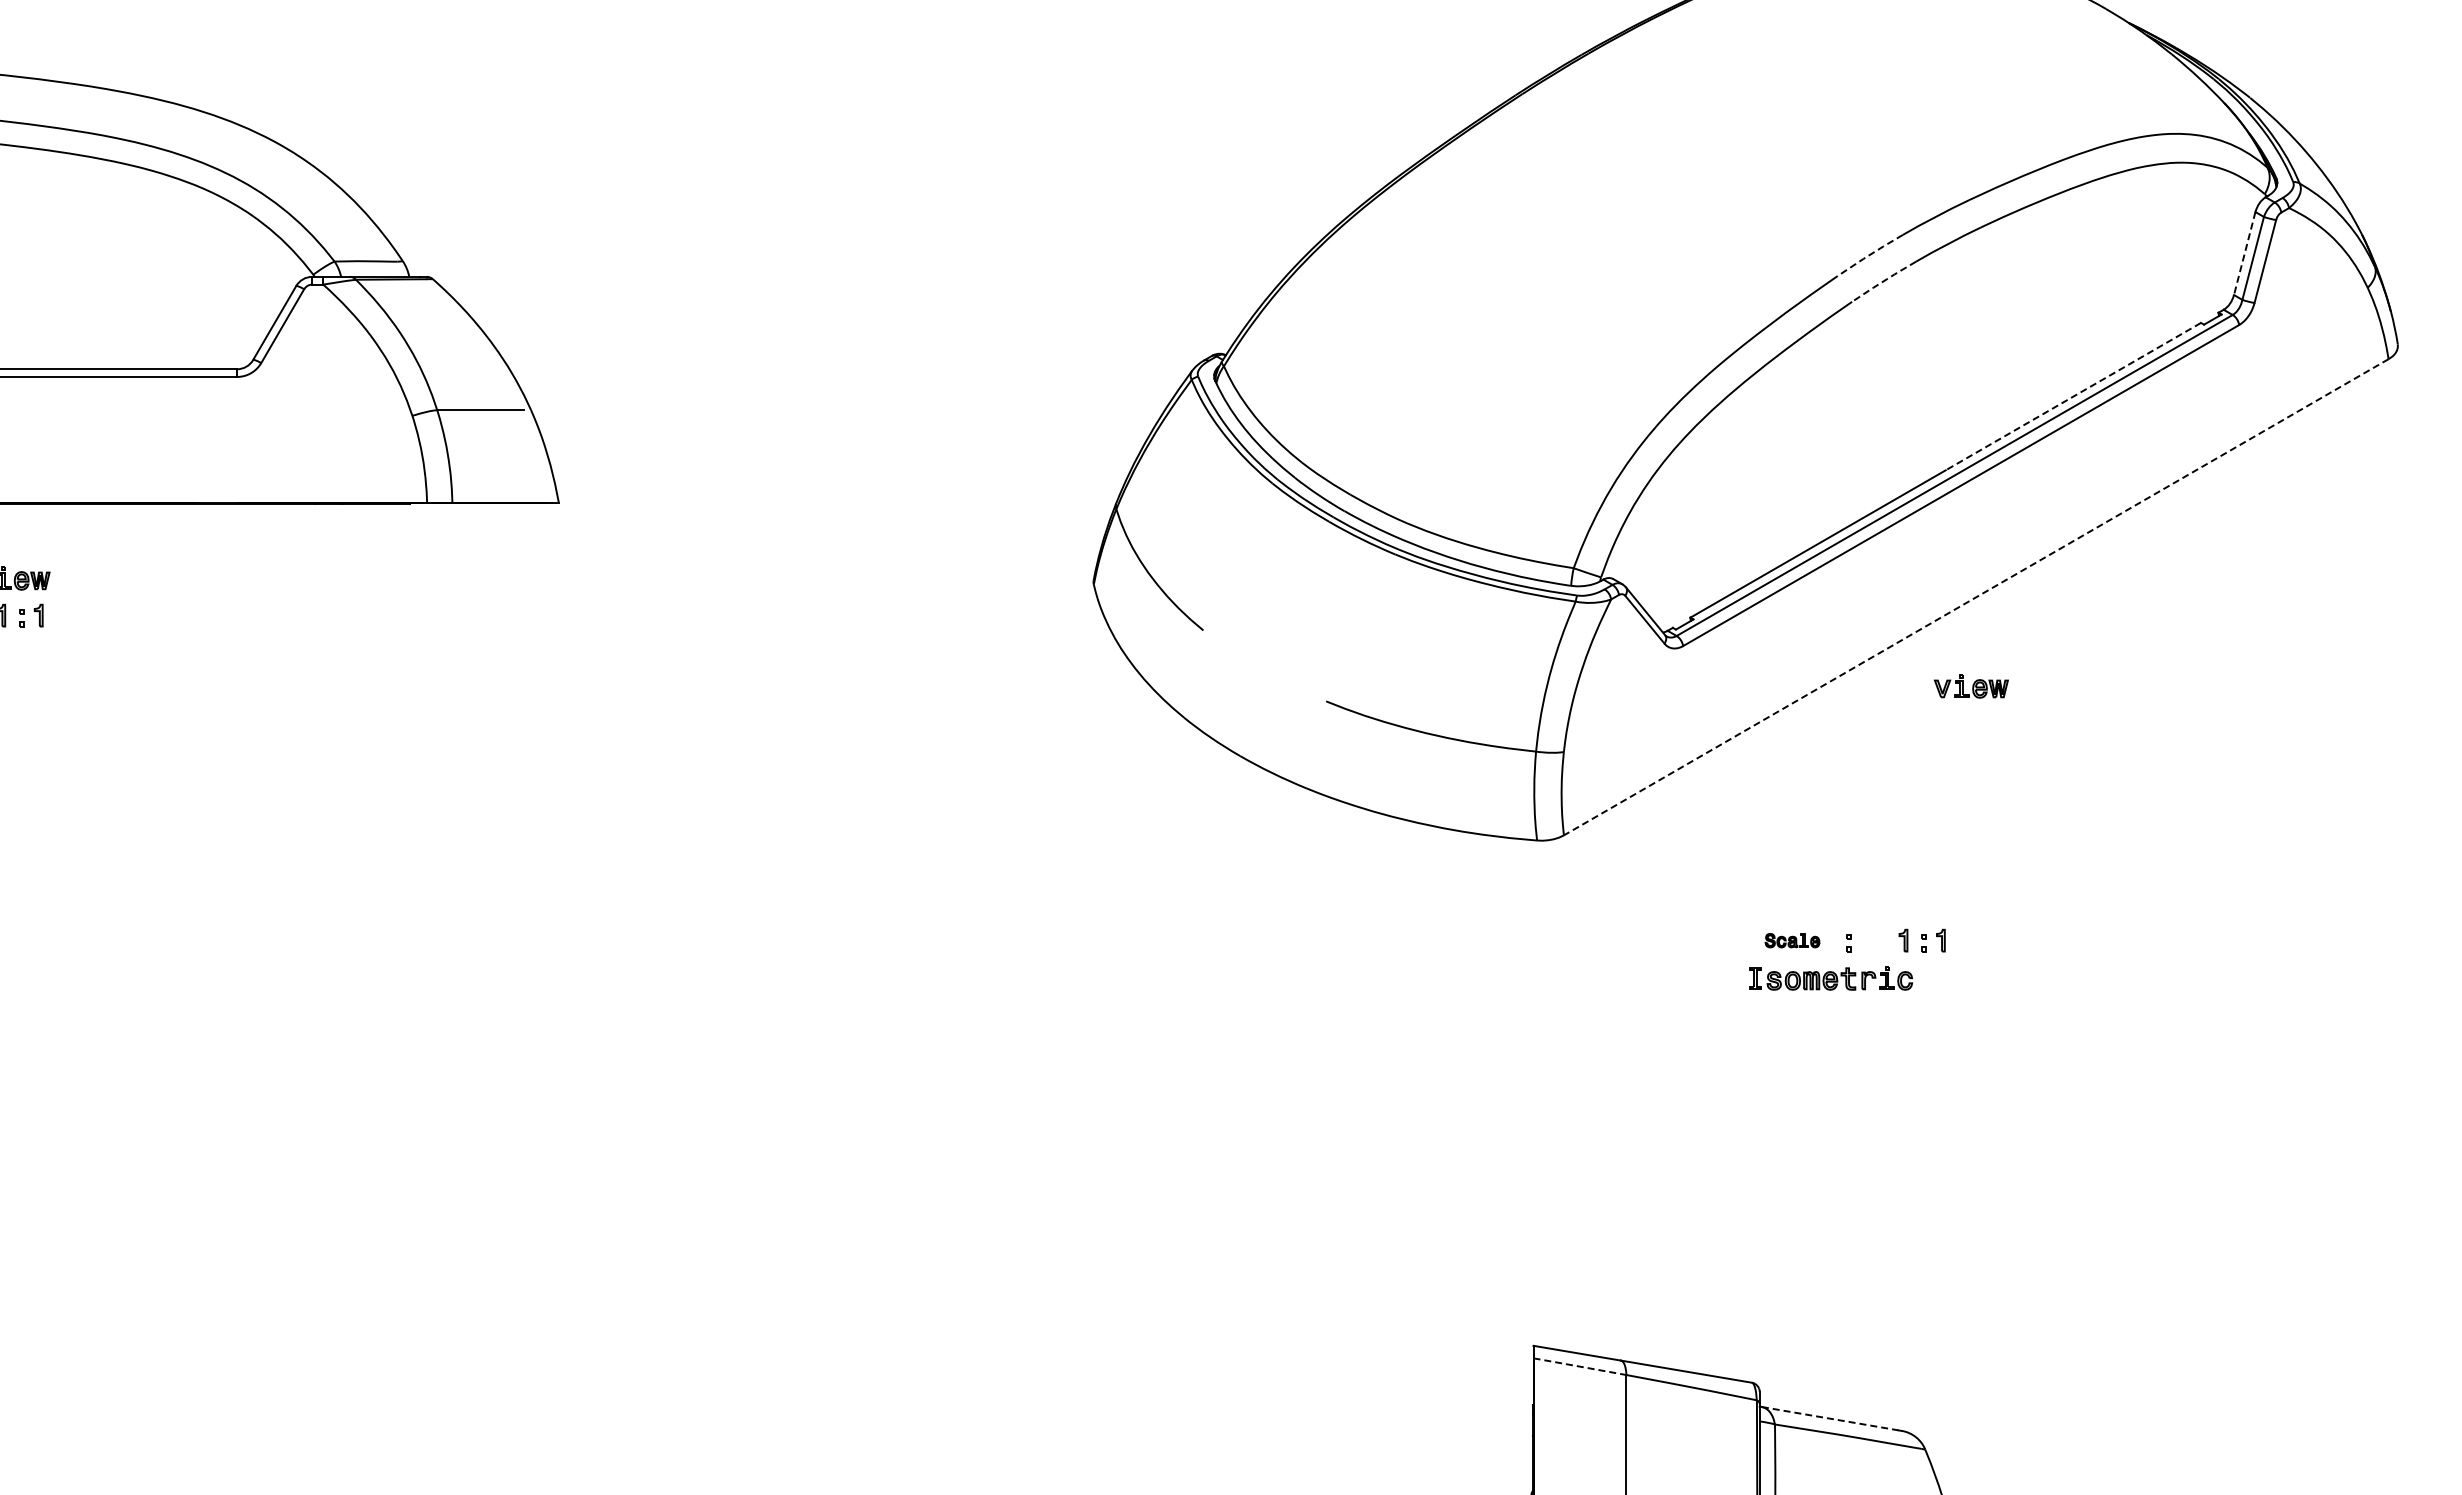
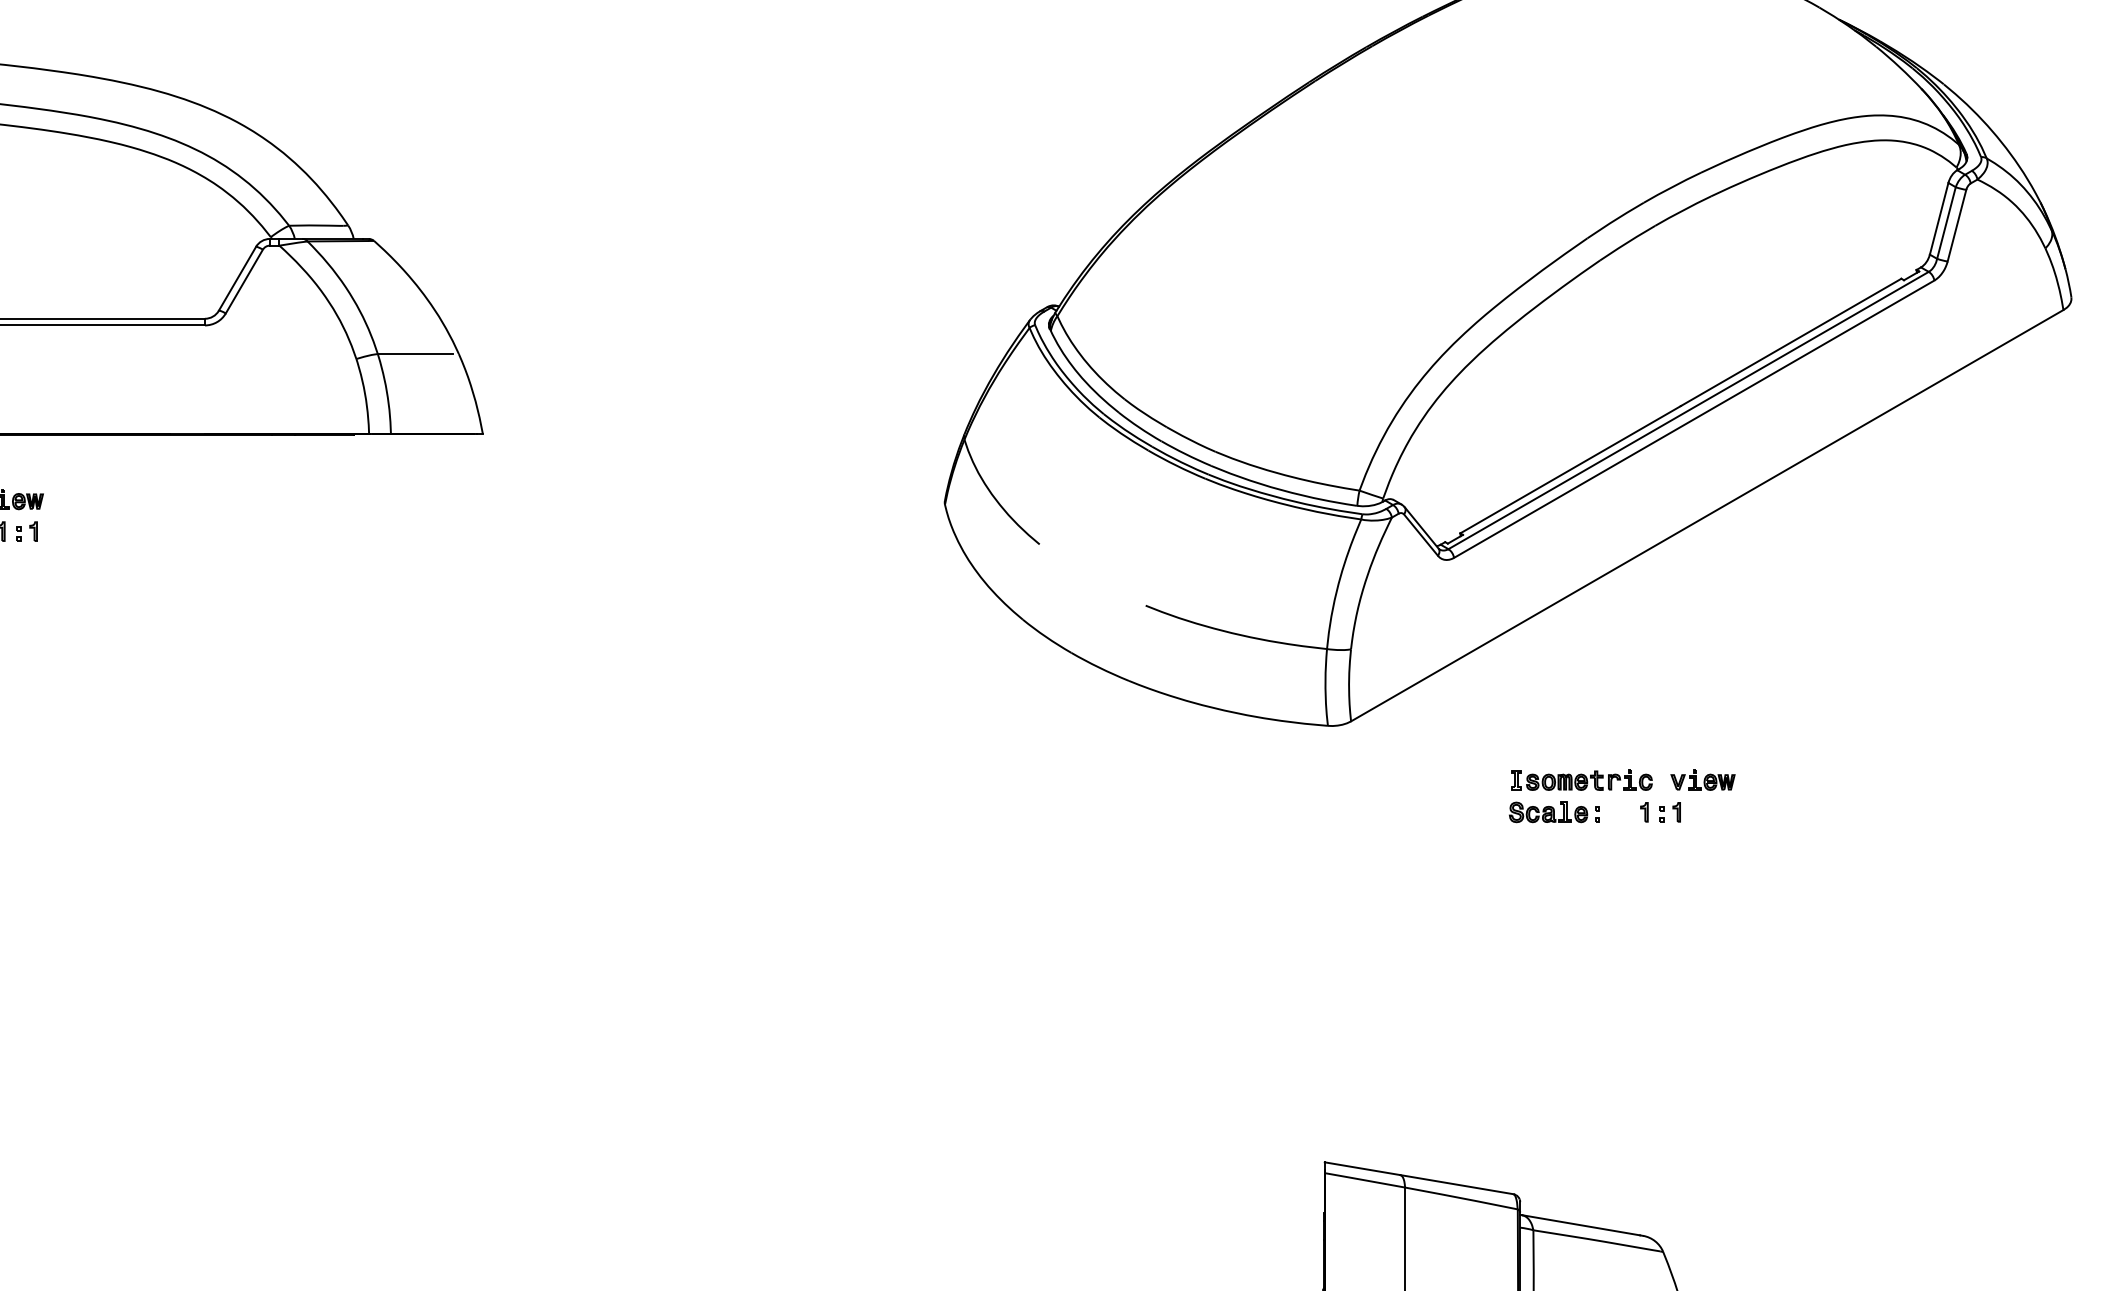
line: (2244, 253) -> (1938, 218), dashed -> solid
line: (1869, 255) -> (1615, 220), dashed -> solid
line: (1883, 281) -> (1627, 242), dashed -> solid
line: (2072, 396) -> (1790, 342), dashed -> solid
line: (1975, 597) -> (1706, 515), dashed -> solid
part: (1970, 686) -> (1702, 780), moved
part: (1792, 940) -> (1548, 812), size x1.67
part: (1831, 978) -> (1582, 780), moved
line: (1579, 1366) -> (1364, 1180), dashed -> solid
line: (1830, 1418) -> (1581, 1225), dashed -> solid

